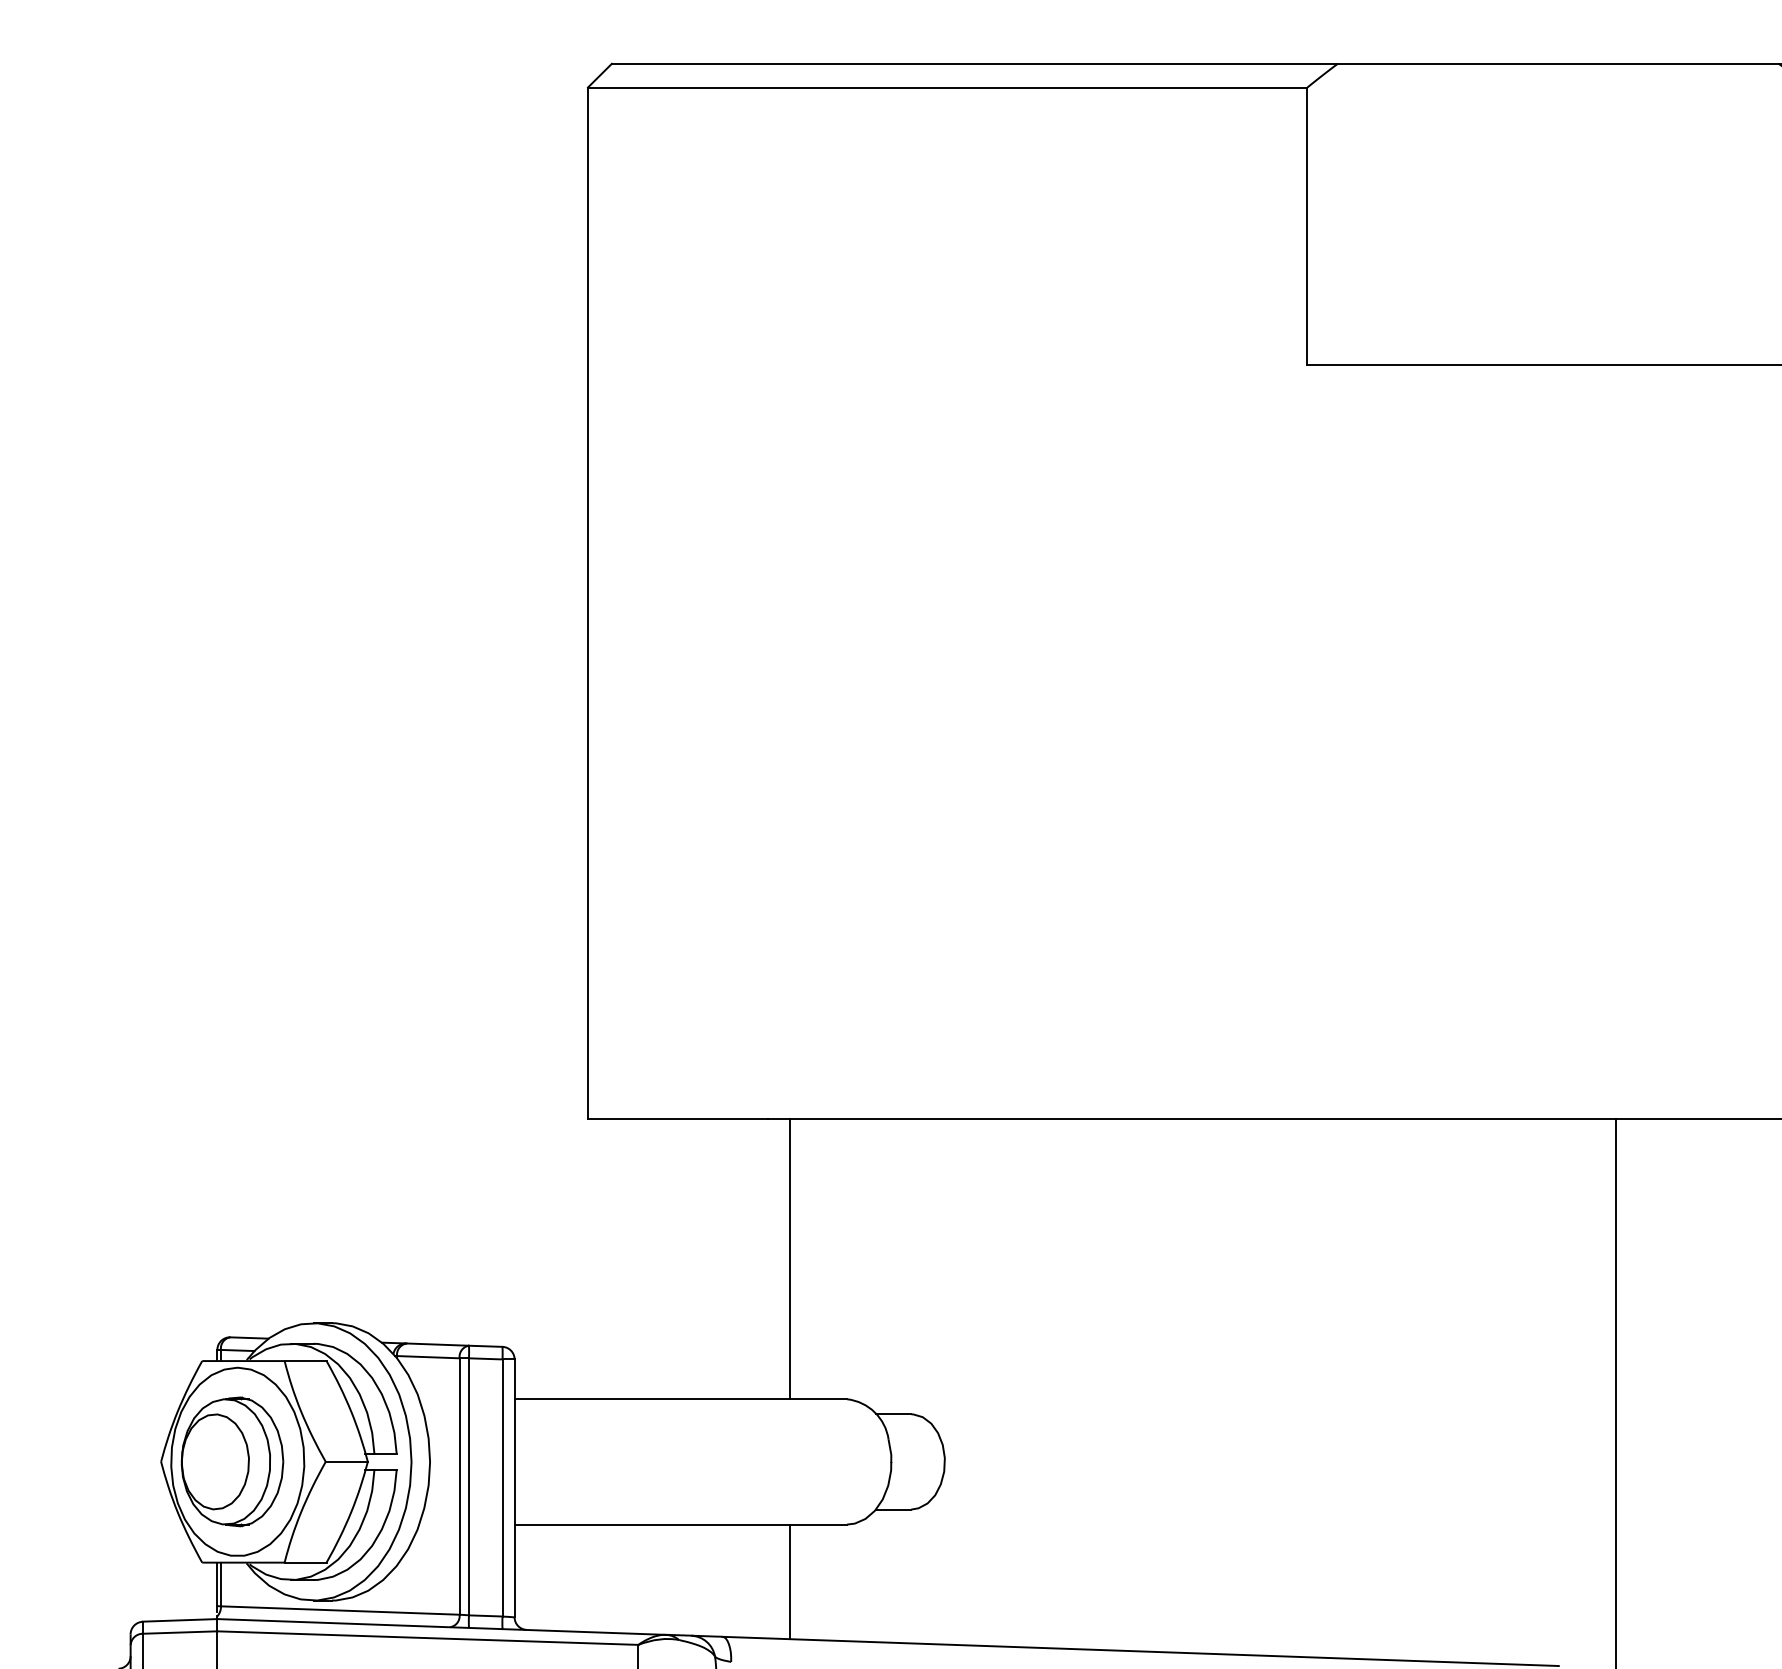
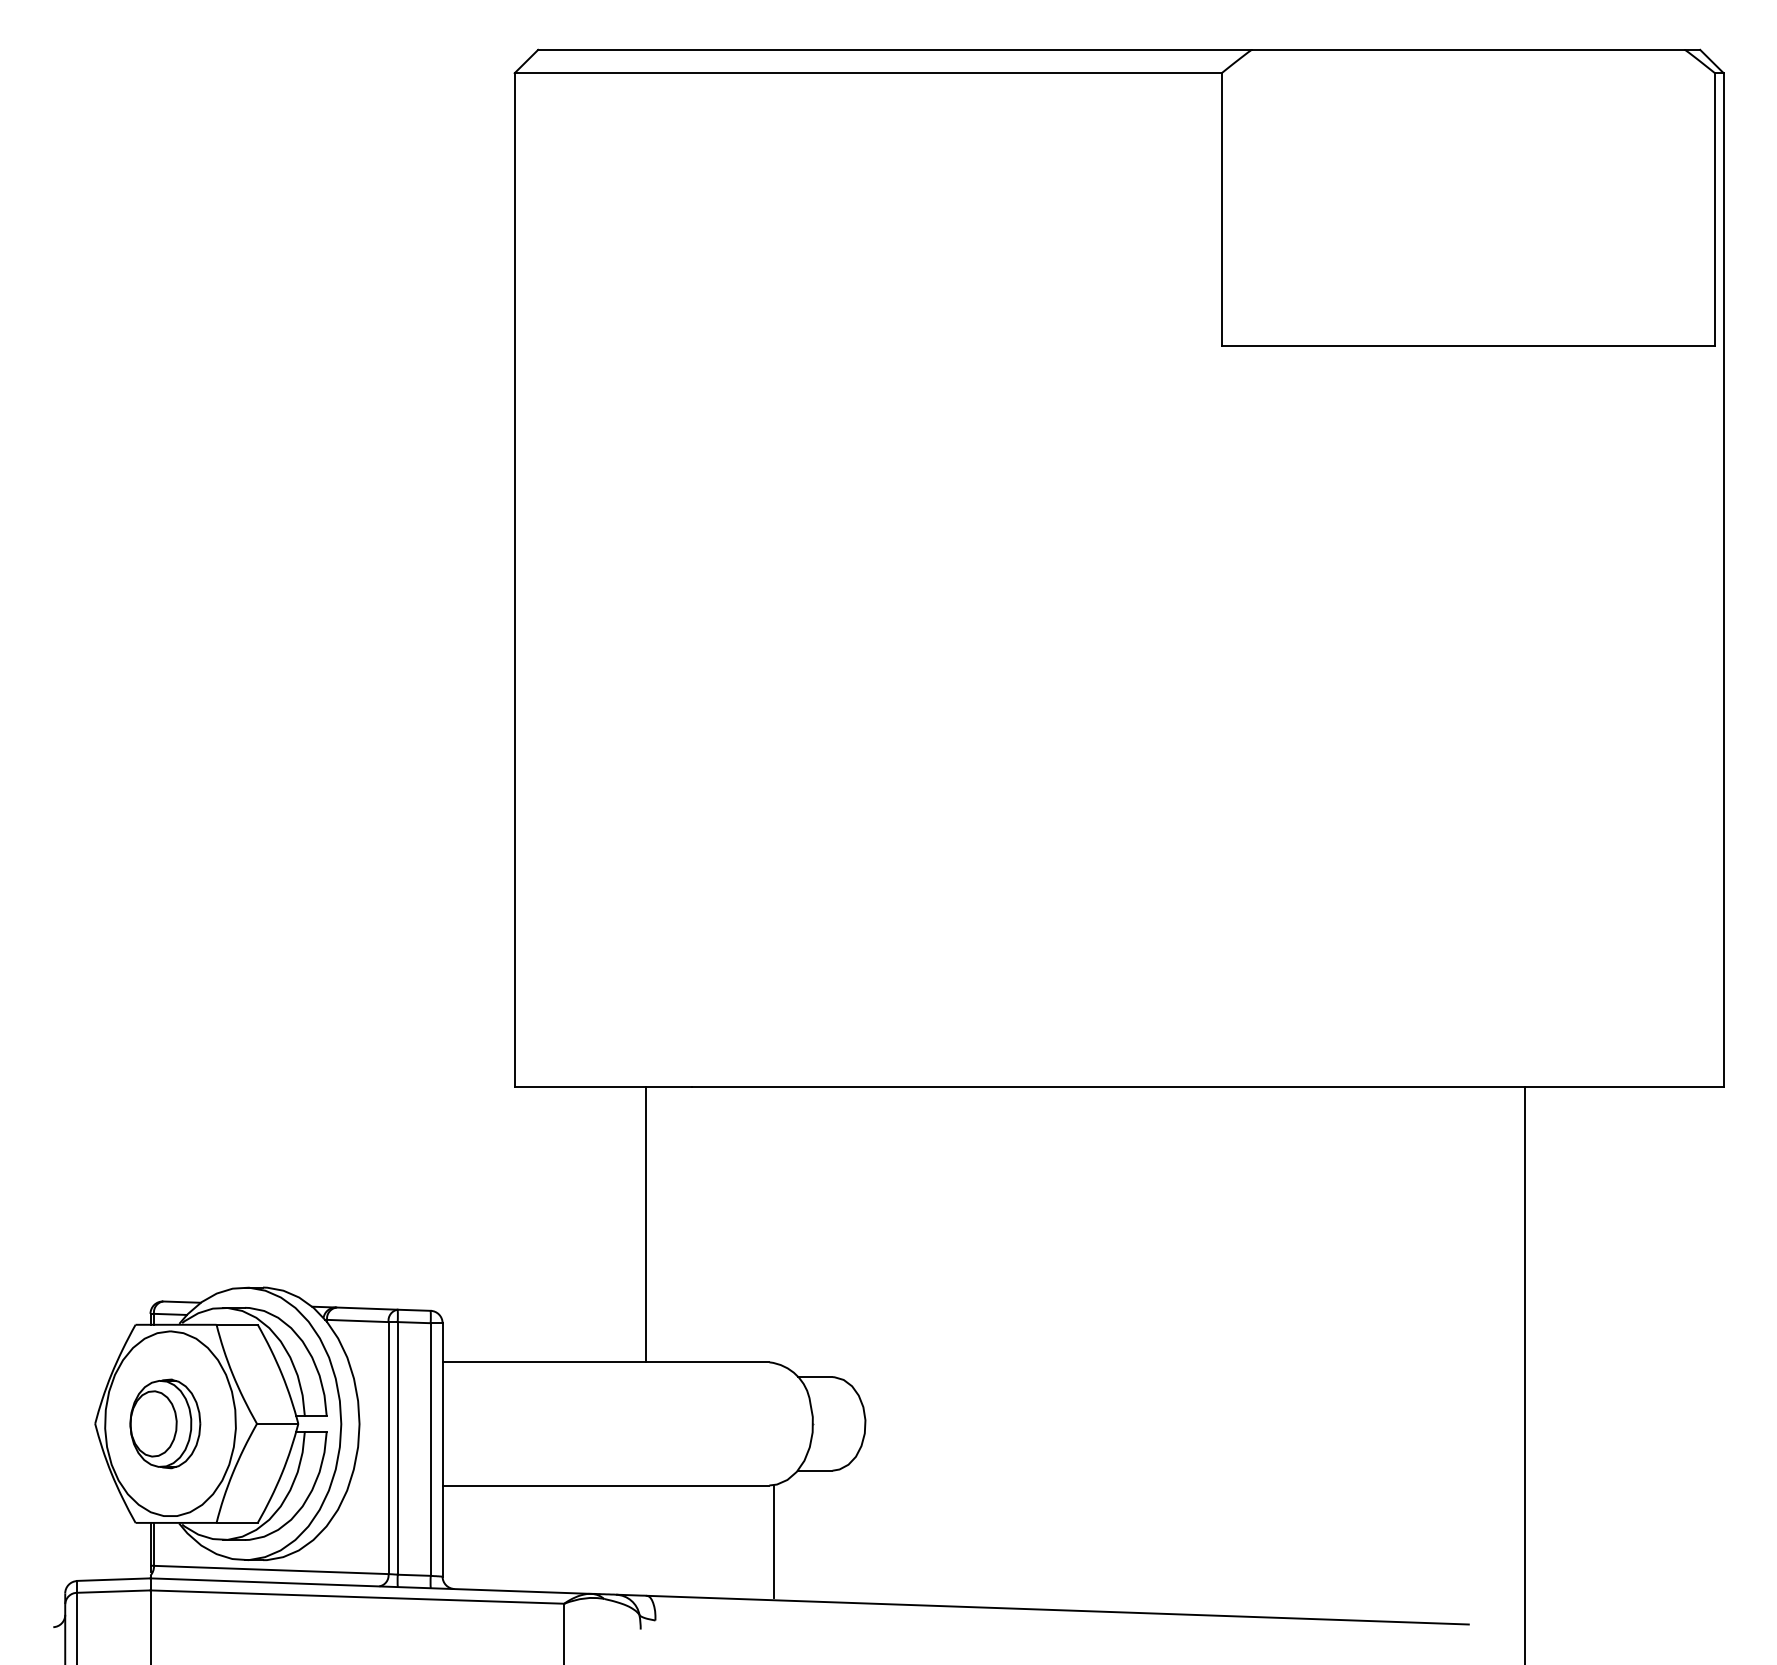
line: (790, 1259) -> (645, 1224), moved
part: (232, 1461) -> (165, 1423), size x0.7
line: (790, 1581) -> (773, 1541), moved

